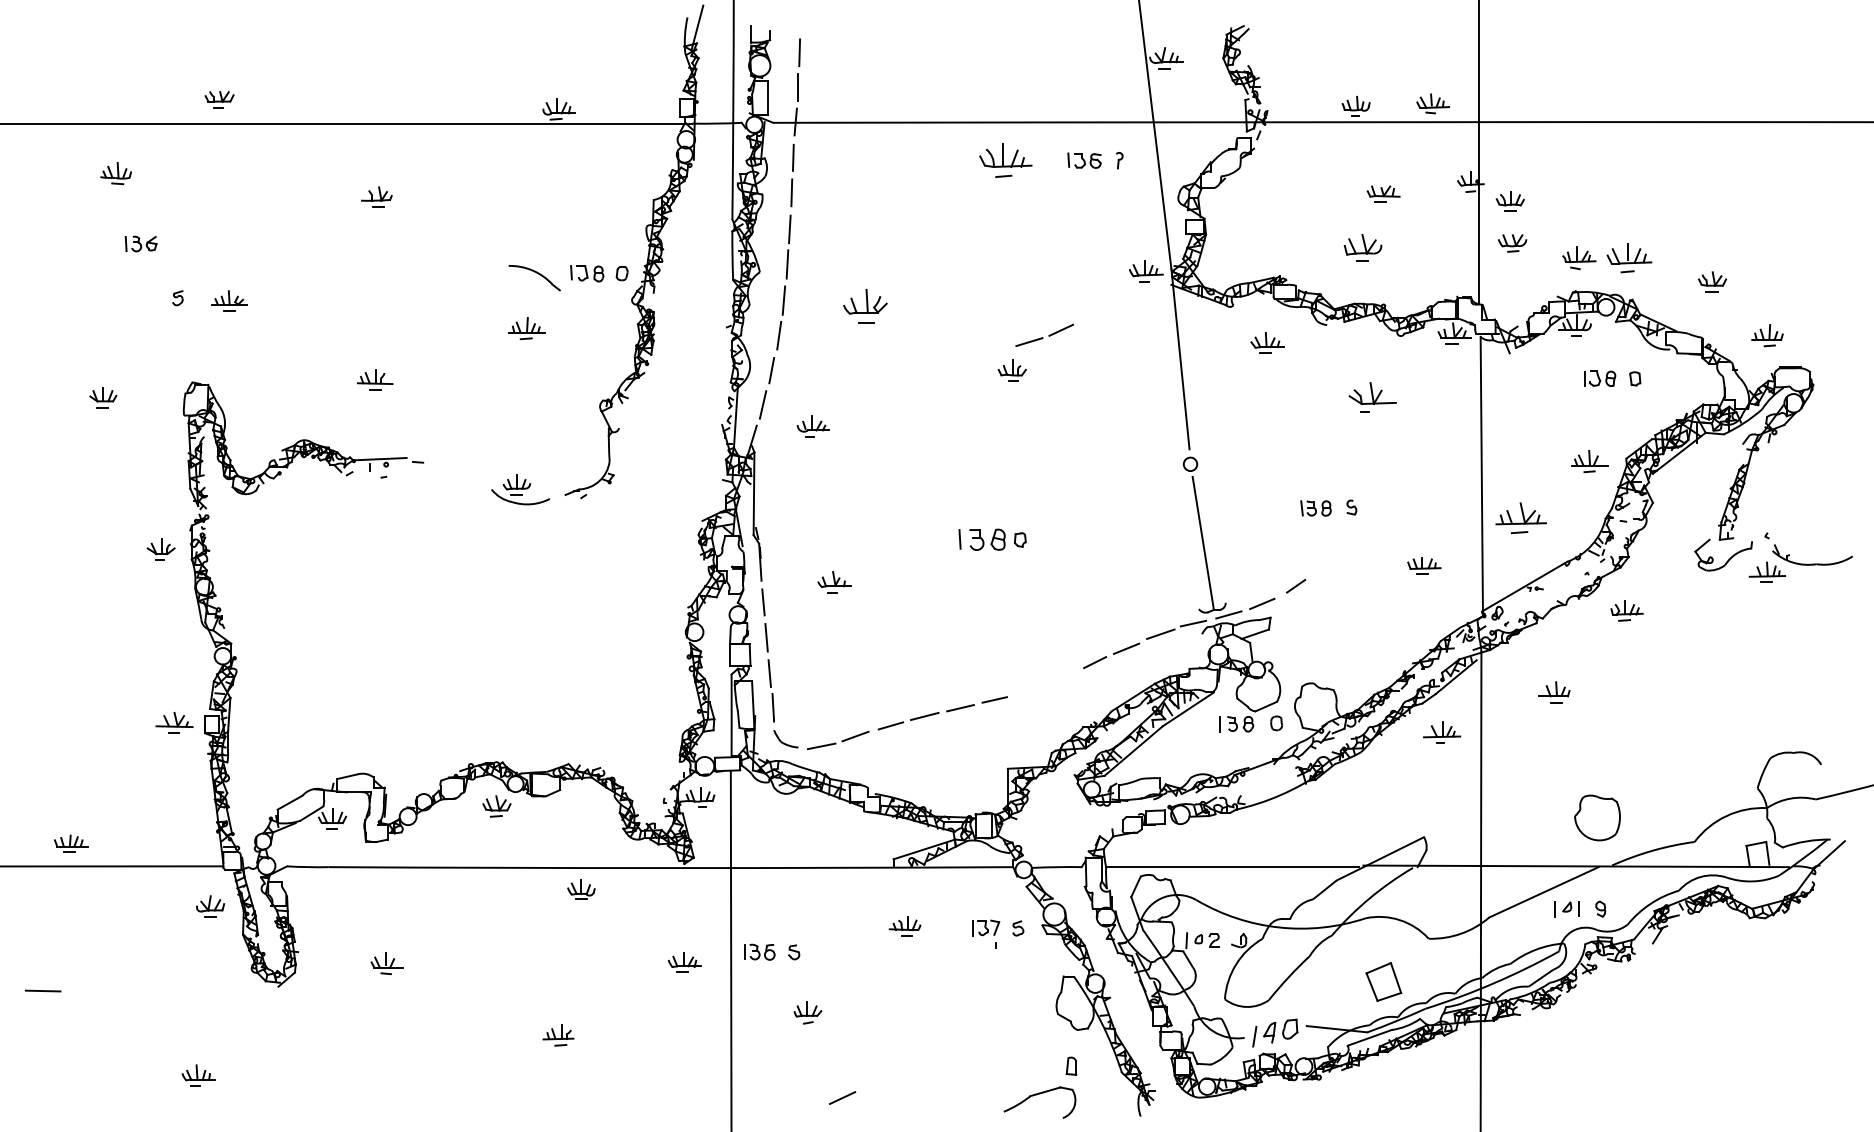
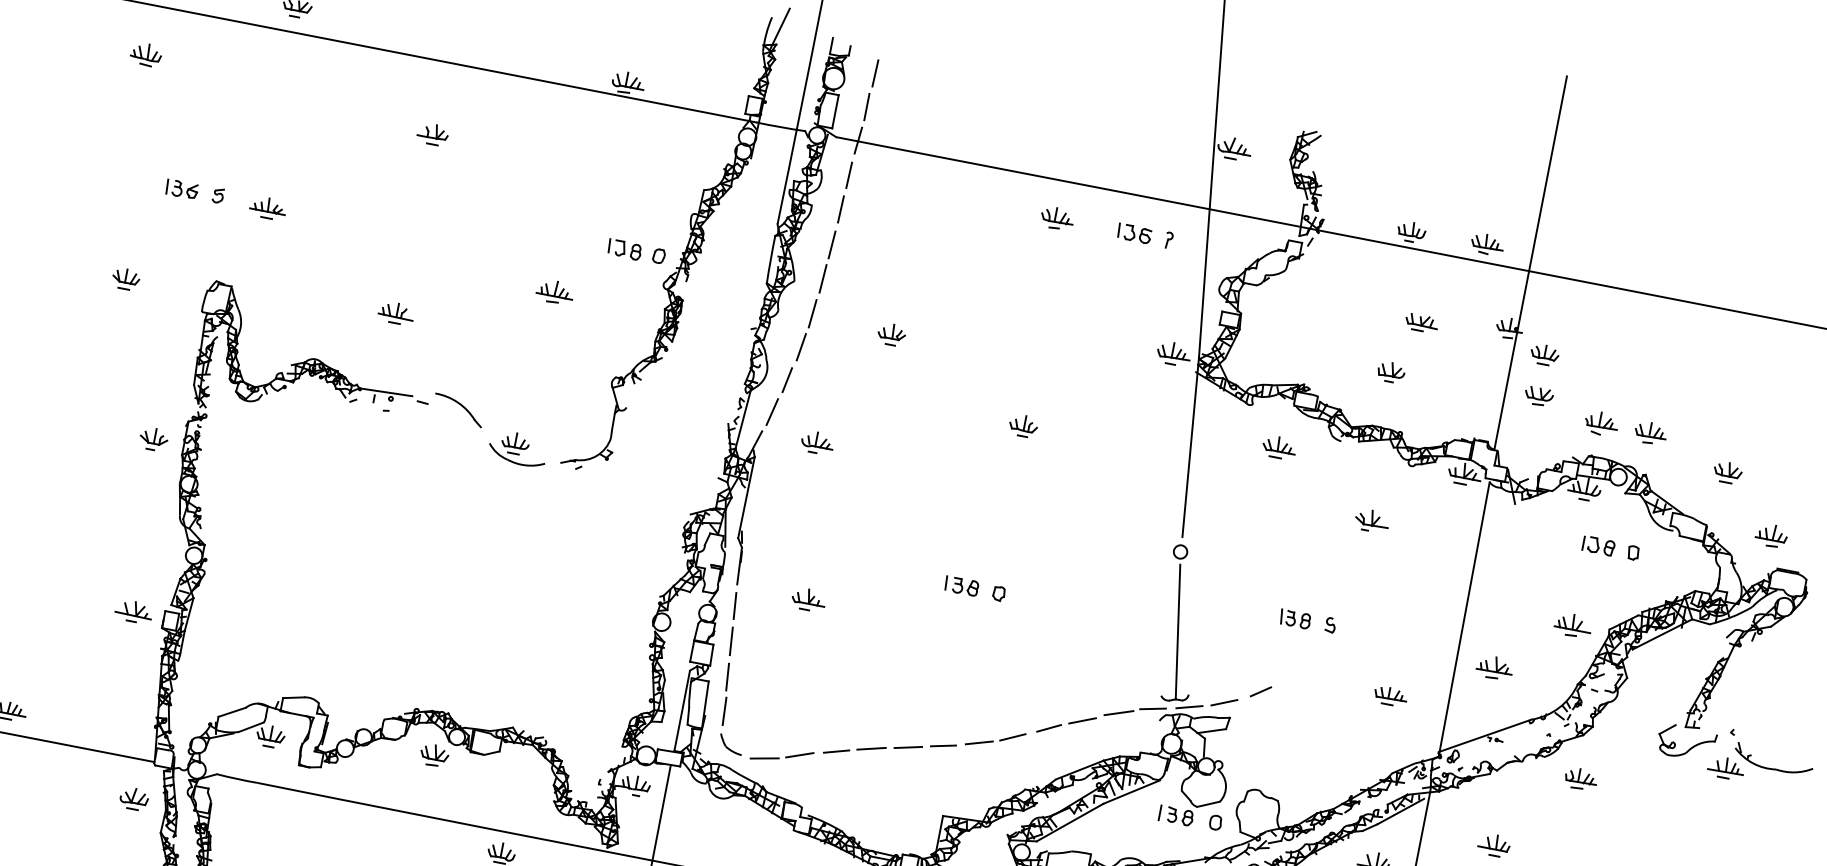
part: (1005, 160) -> (1056, 218), size x0.62
part: (115, 173) -> (145, 54), moved
part: (140, 243) -> (181, 188), moved
part: (1362, 247) -> (1390, 371), size x0.71
part: (1629, 258) -> (1650, 433), size x0.71
part: (534, 278) -> (458, 410), moved
part: (865, 305) -> (891, 334), size x0.62
part: (1044, 334) -> (995, 738), moved
part: (1372, 397) -> (1371, 521), size x0.71
part: (1520, 517) -> (1494, 667), size x0.71
part: (982, 539) -> (962, 586), size x0.71

